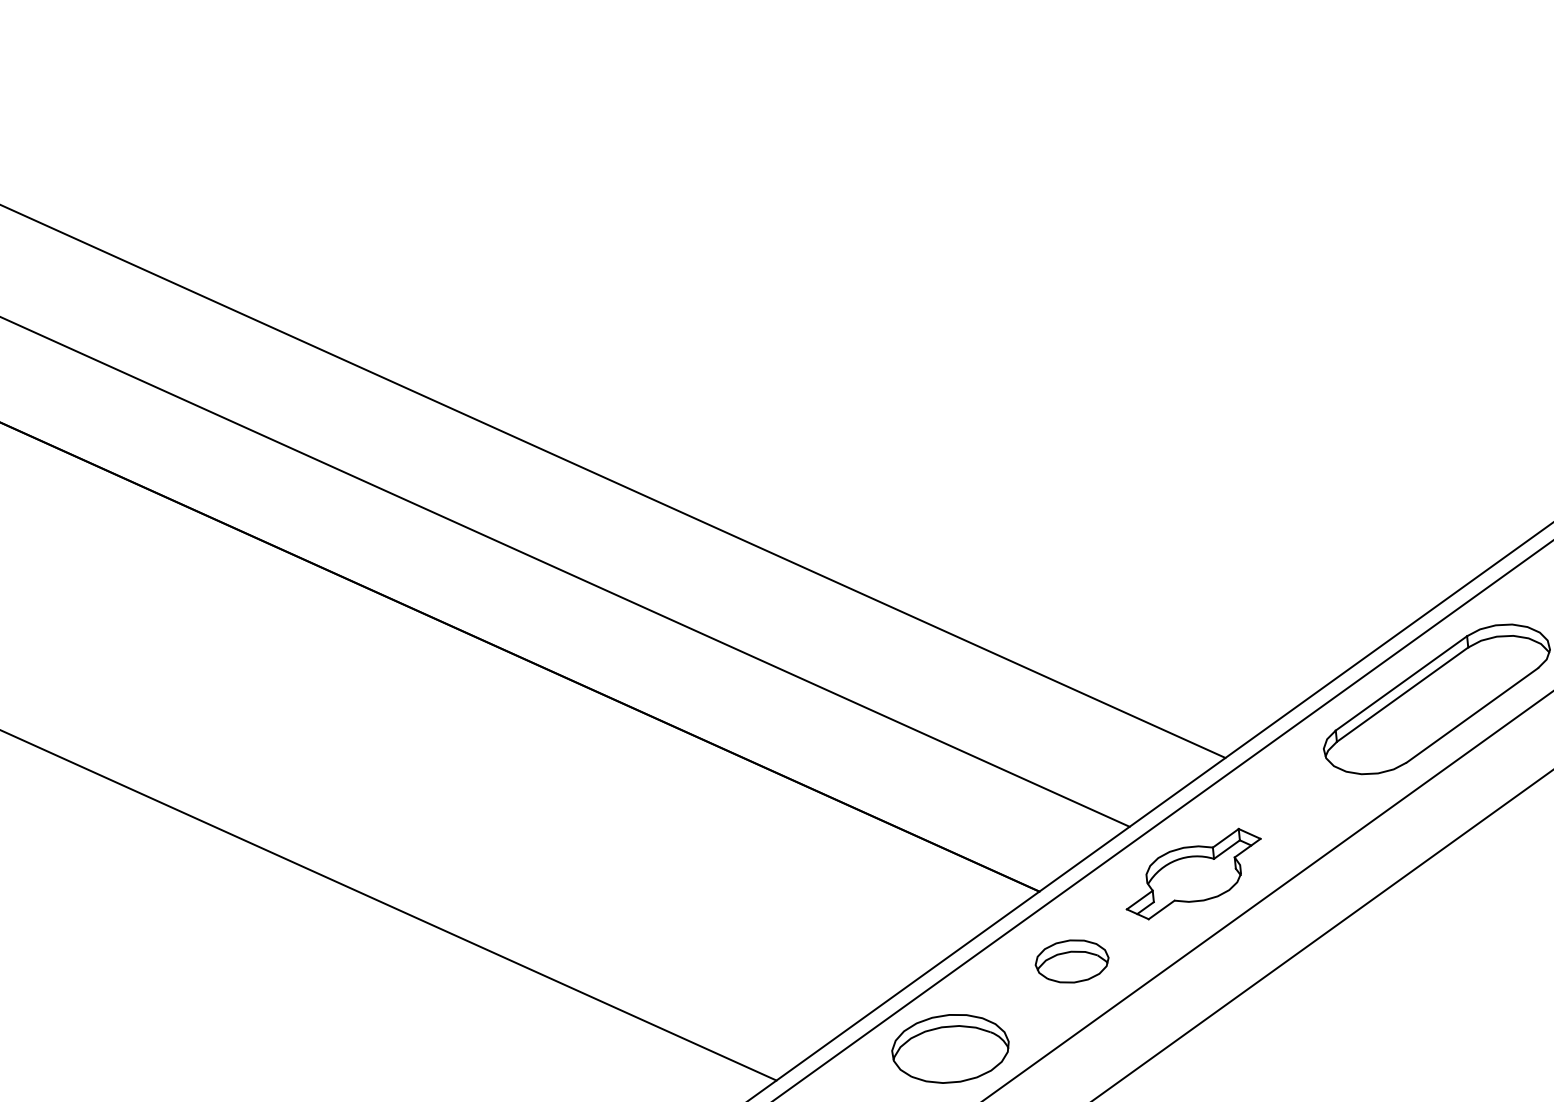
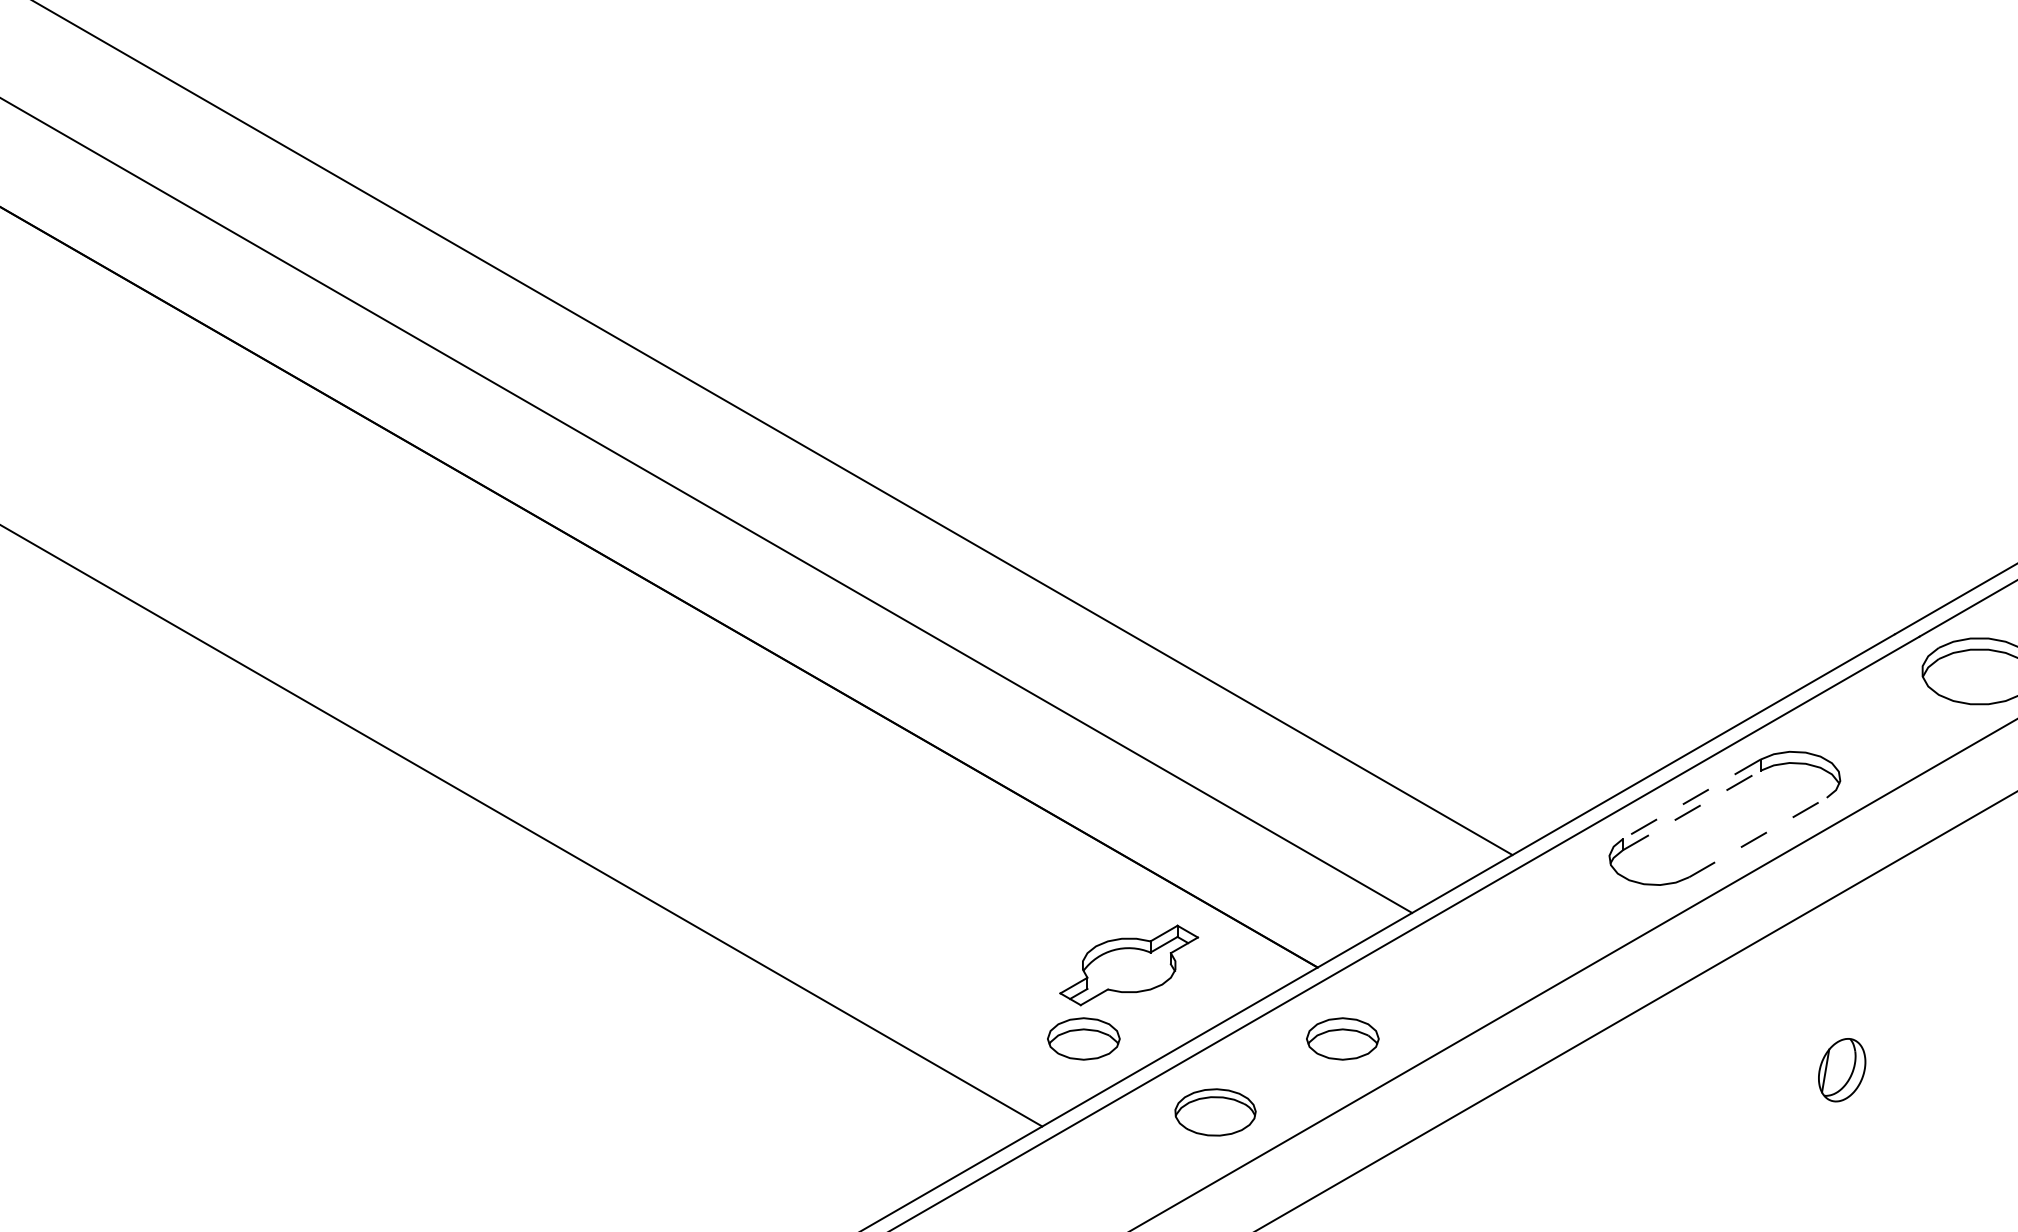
line: (1401, 683) -> (1691, 799), solid -> dashed
line: (1403, 694) -> (1692, 810), solid -> dashed
line: (1472, 715) -> (1758, 837), solid -> dashed
part: (1194, 874) -> (1129, 965), moved
part: (809, 987) -> (1083, 1038), added
part: (950, 1048) -> (1215, 1112), size x0.7

